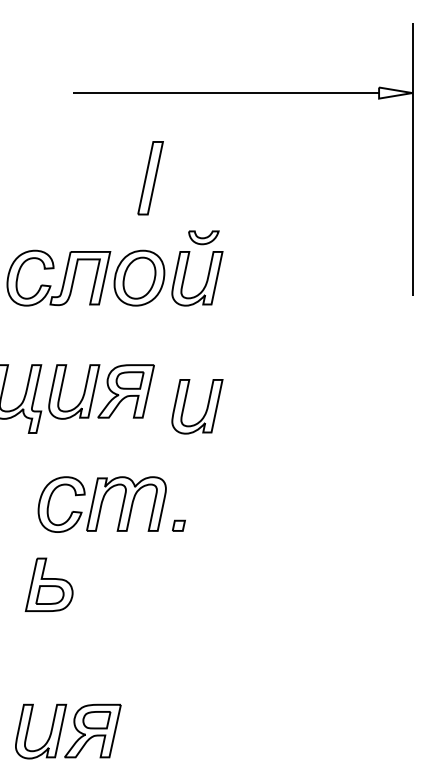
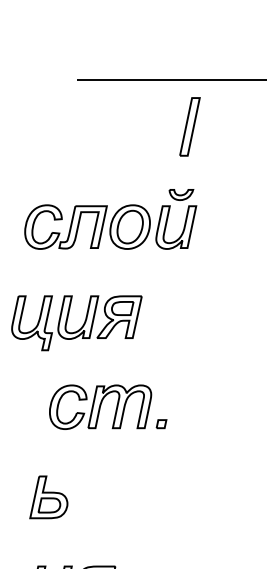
part: (150, 178) -> (189, 127), moved
part: (205, 410) -> (182, 332), removed
part: (48, 584) -> (48, 497), moved

